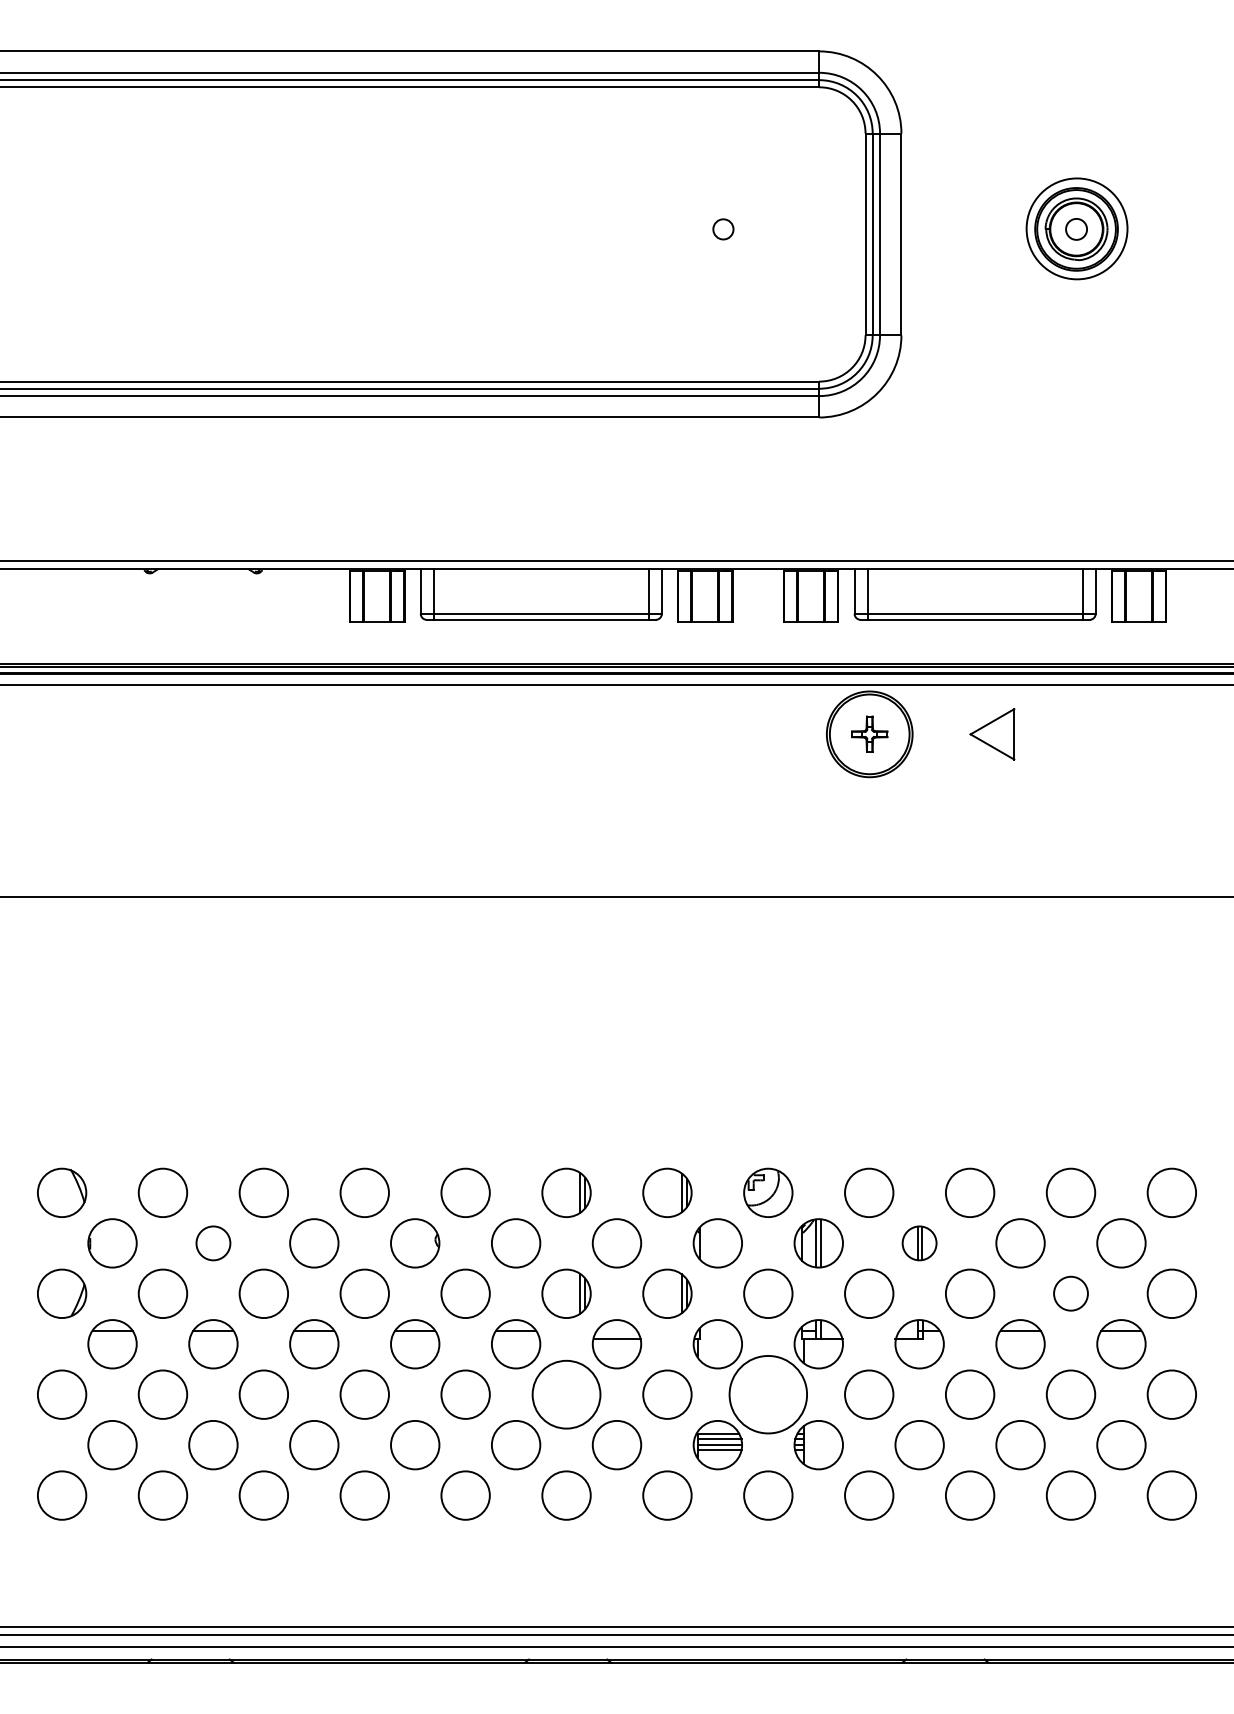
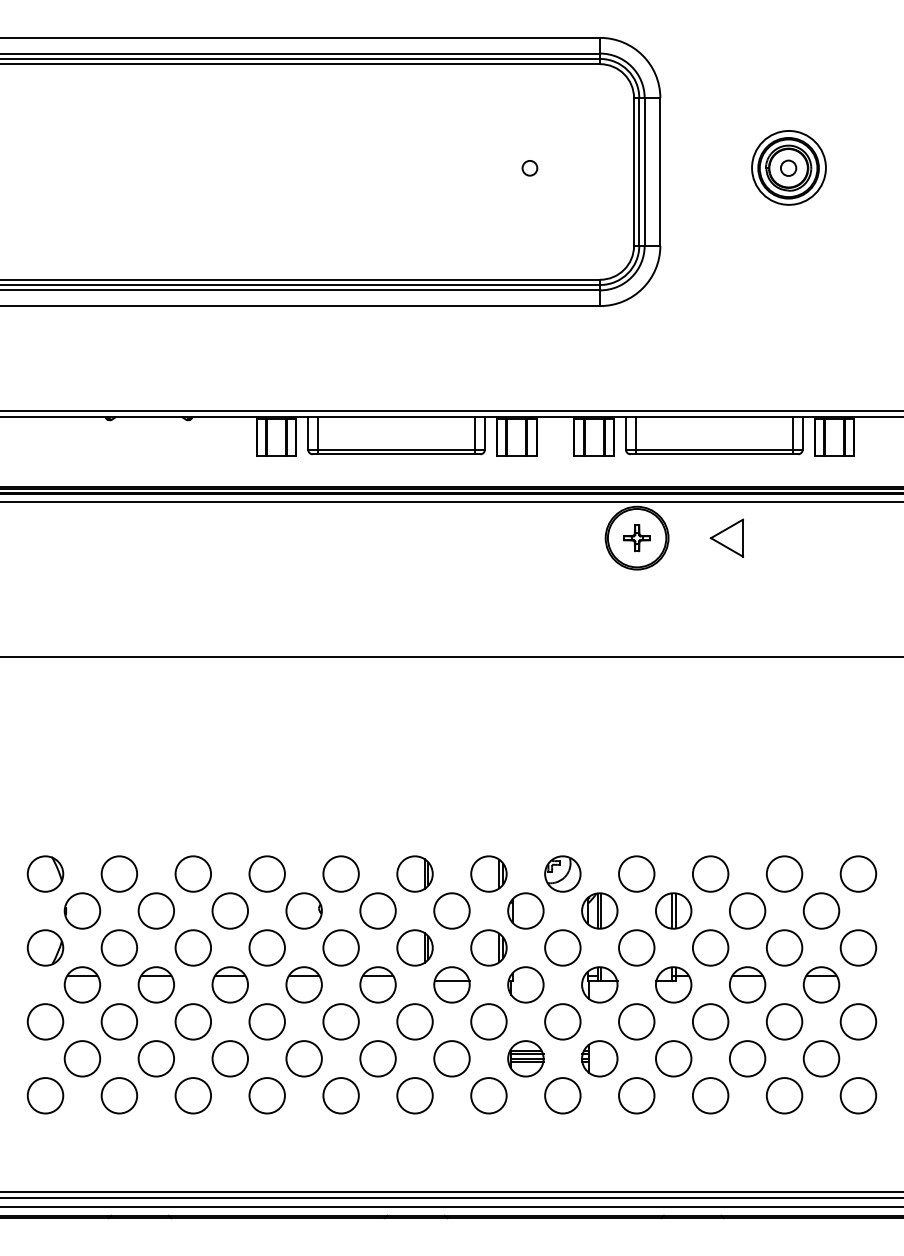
circle: (213, 1243) -> (156, 911), size x1.43
part: (919, 1243) -> (673, 911), size x1.43
circle: (1070, 1293) -> (784, 947), size x1.43
circle: (566, 1394) -> (415, 1021), size x0.71
circle: (768, 1394) -> (562, 1021), size x0.62

